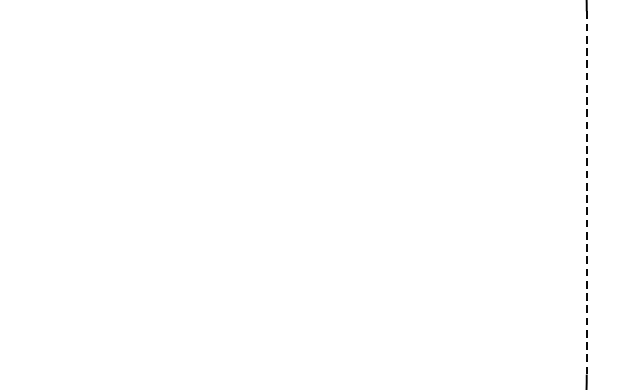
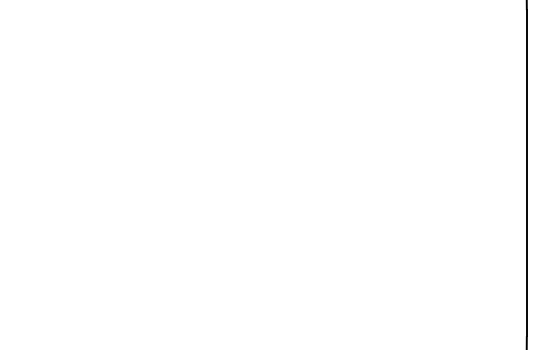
line: (586, 193) -> (526, 173), dashed -> solid

